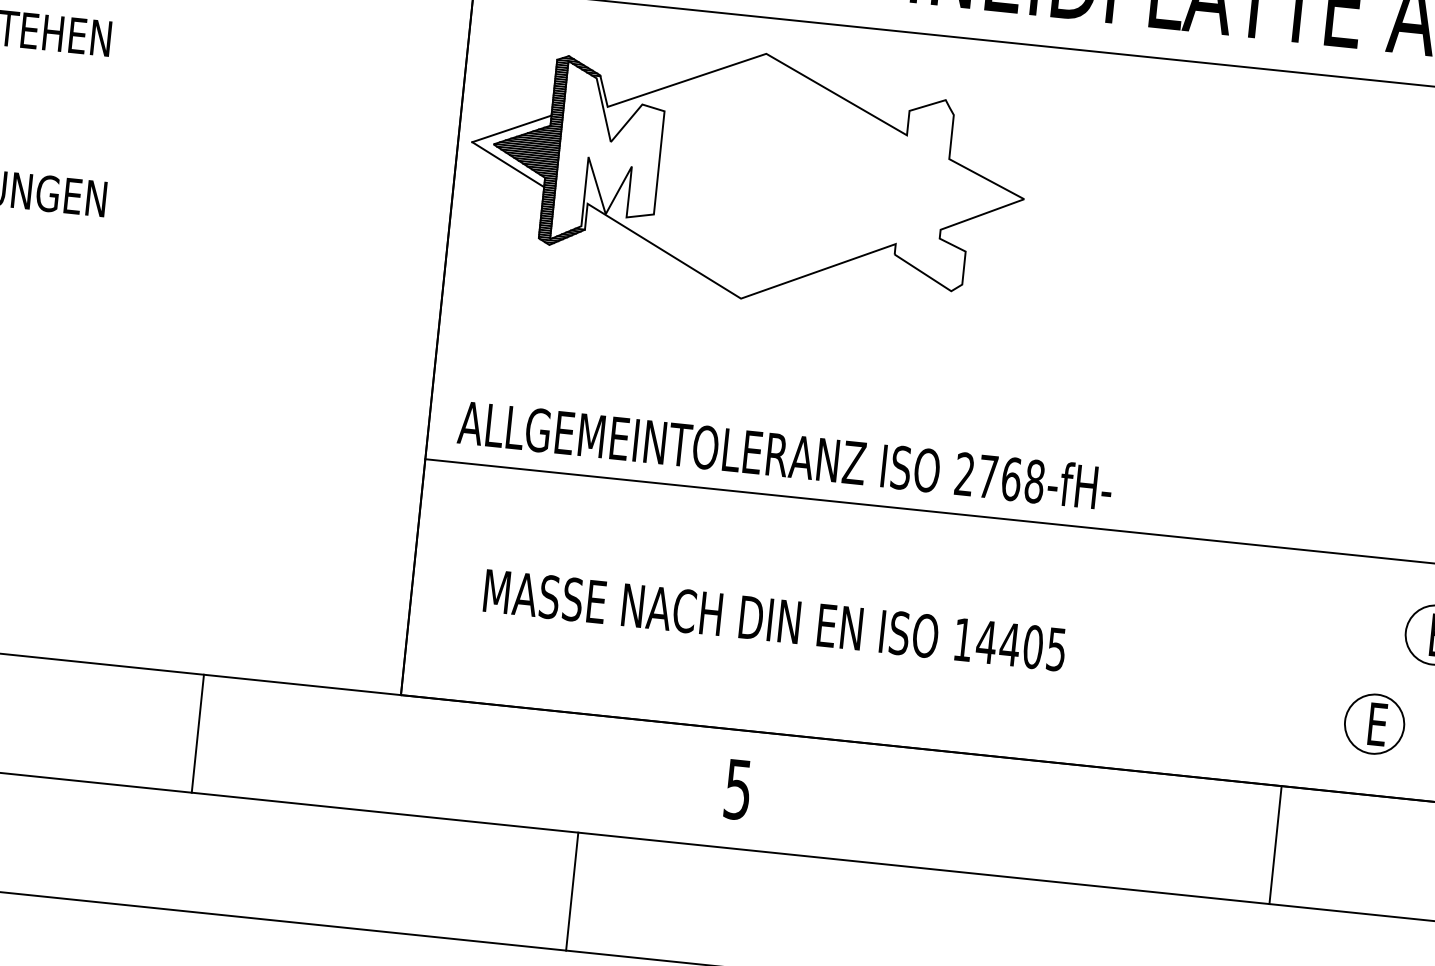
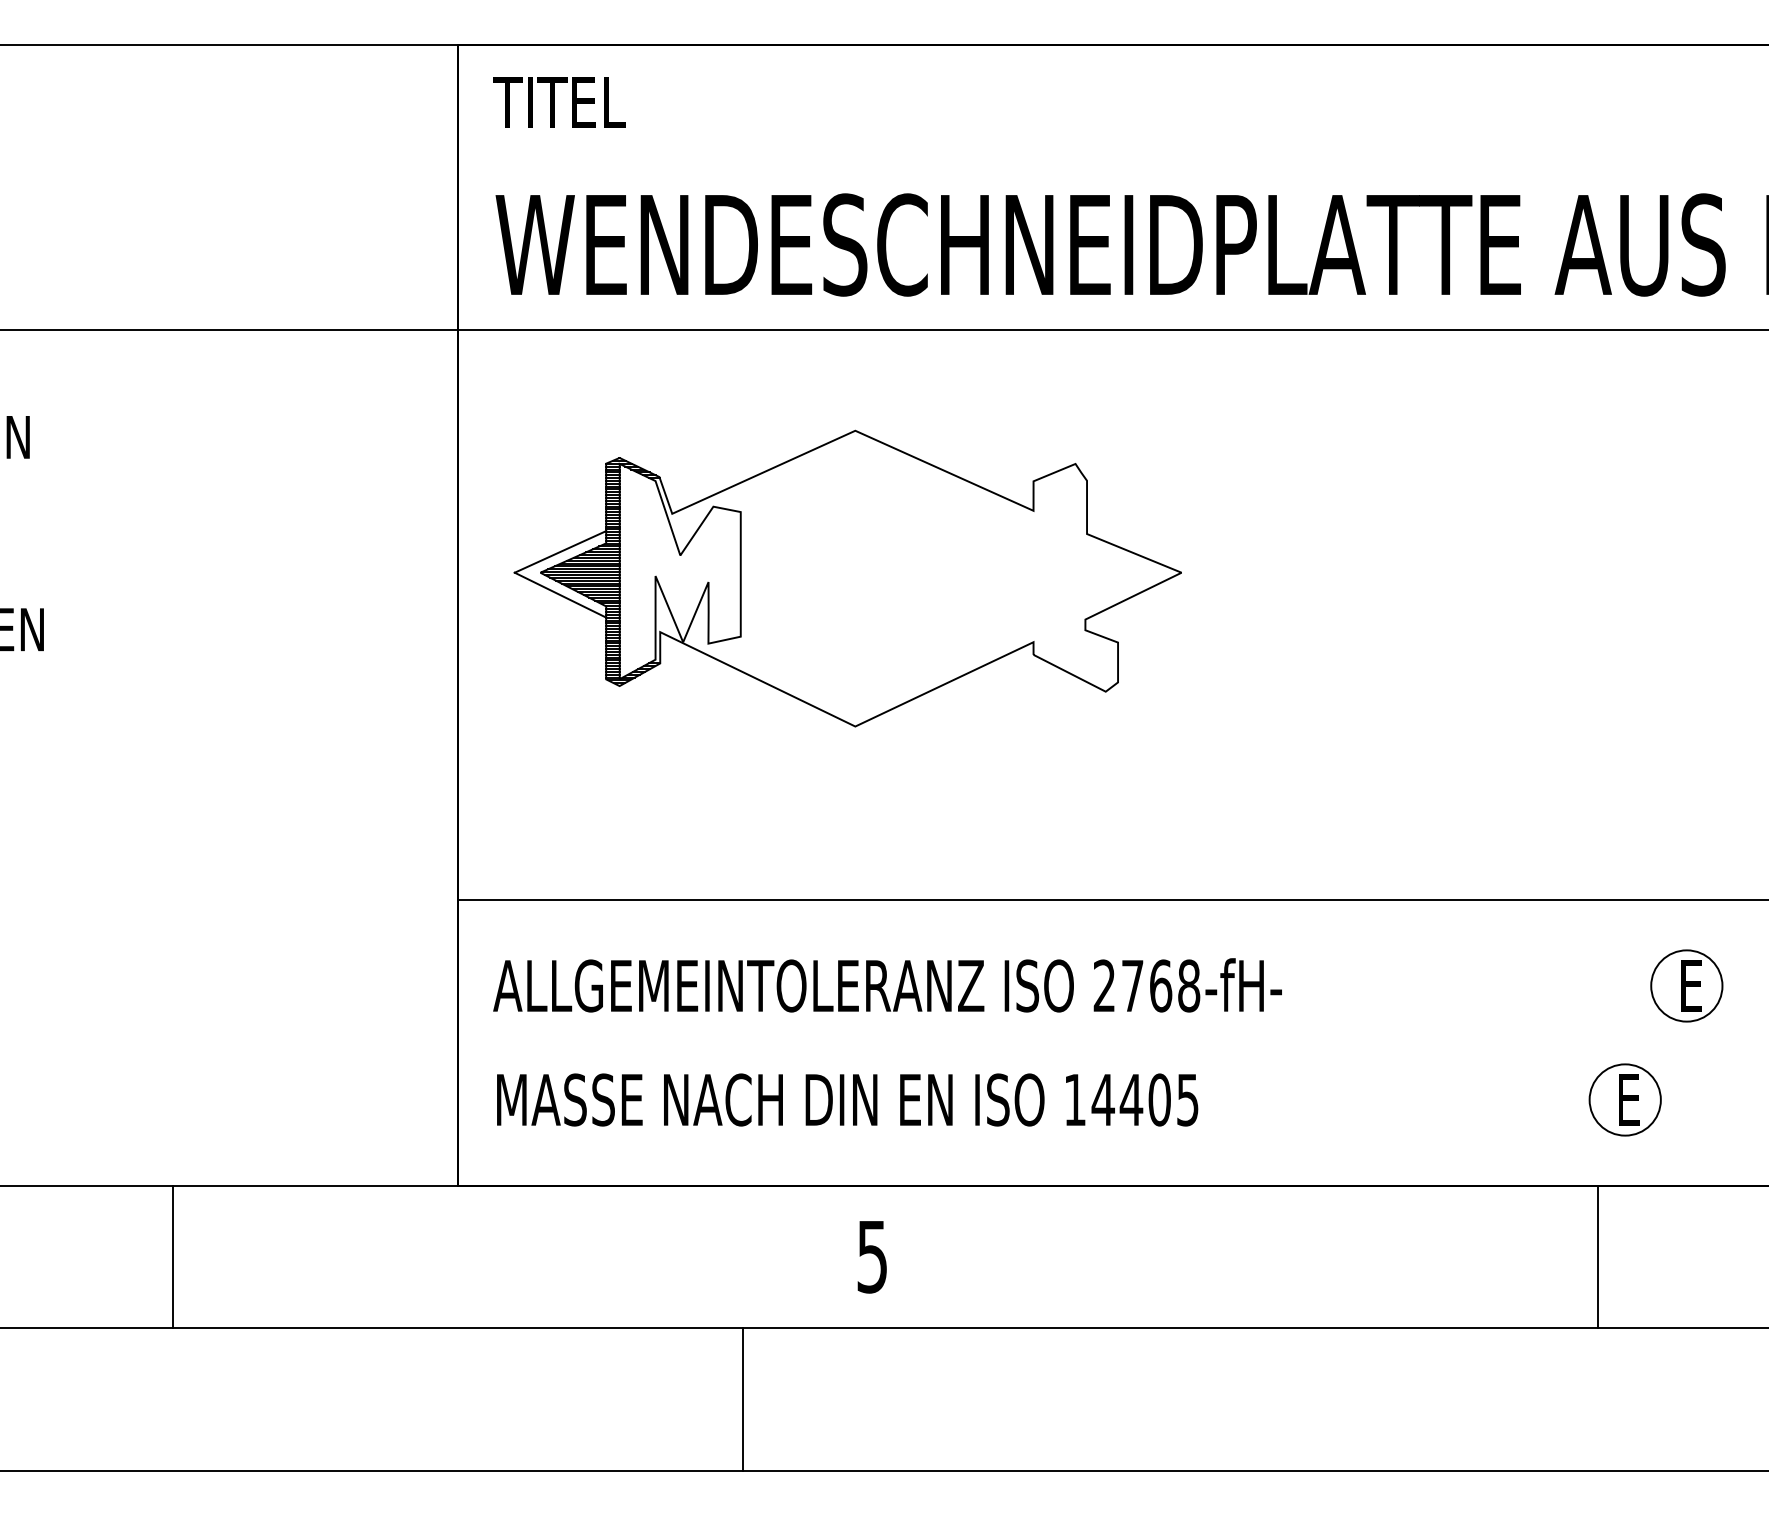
part: (747, 175) -> (847, 578), moved
text: (785, 455) -> (887, 985), moved
text: (774, 619) -> (847, 1099), moved
line: (197, 733) -> (172, 1256), moved
line: (1275, 844) -> (1597, 1256), moved
line: (571, 891) -> (742, 1399), moved

